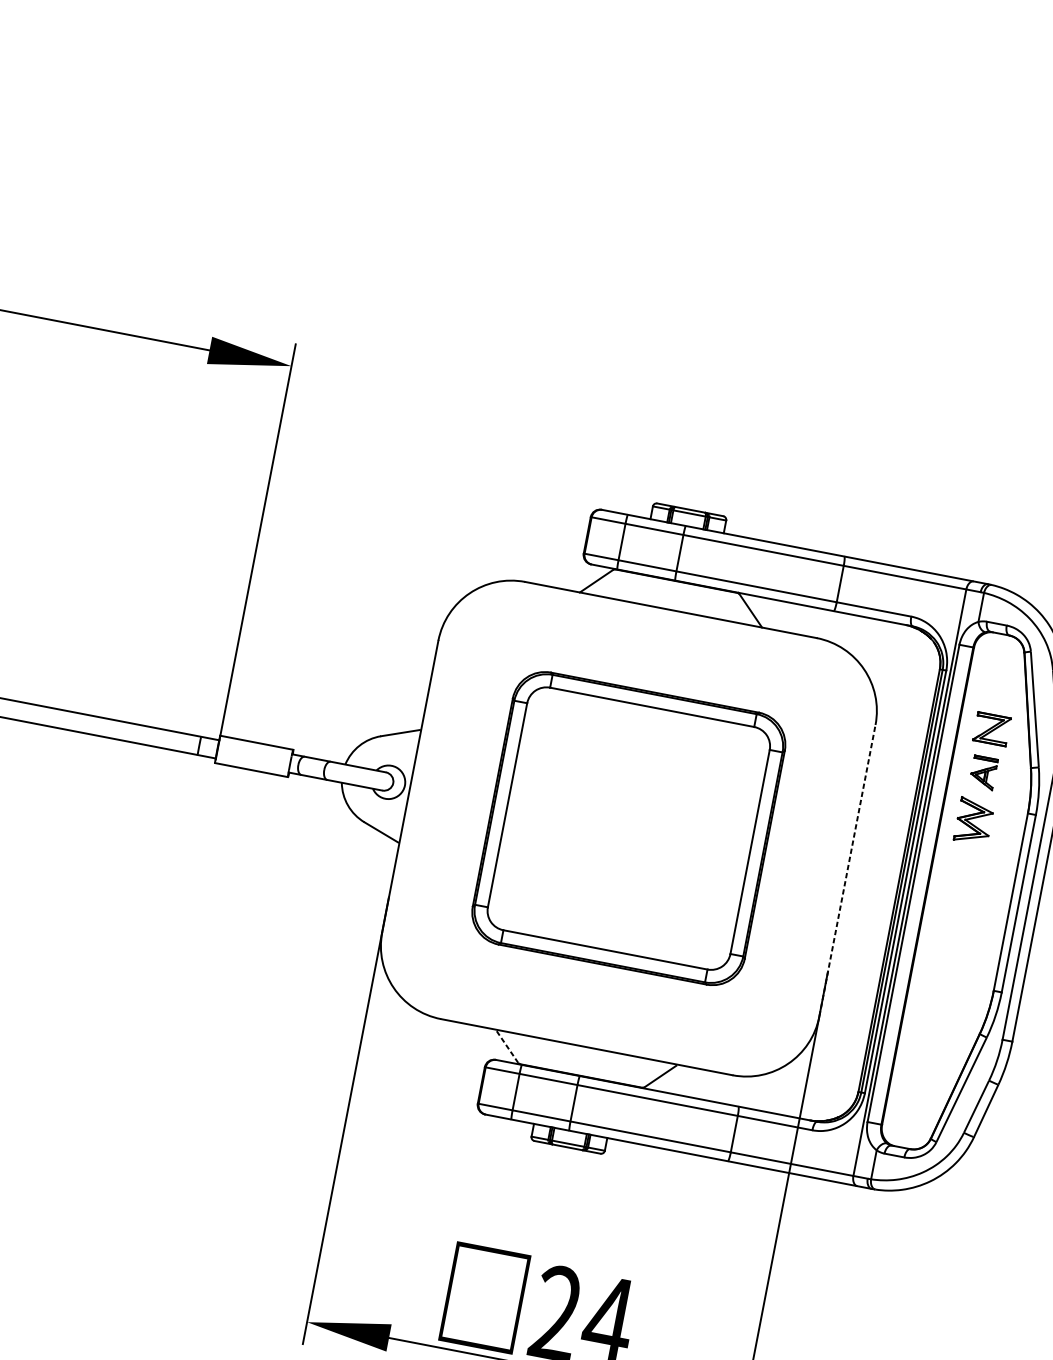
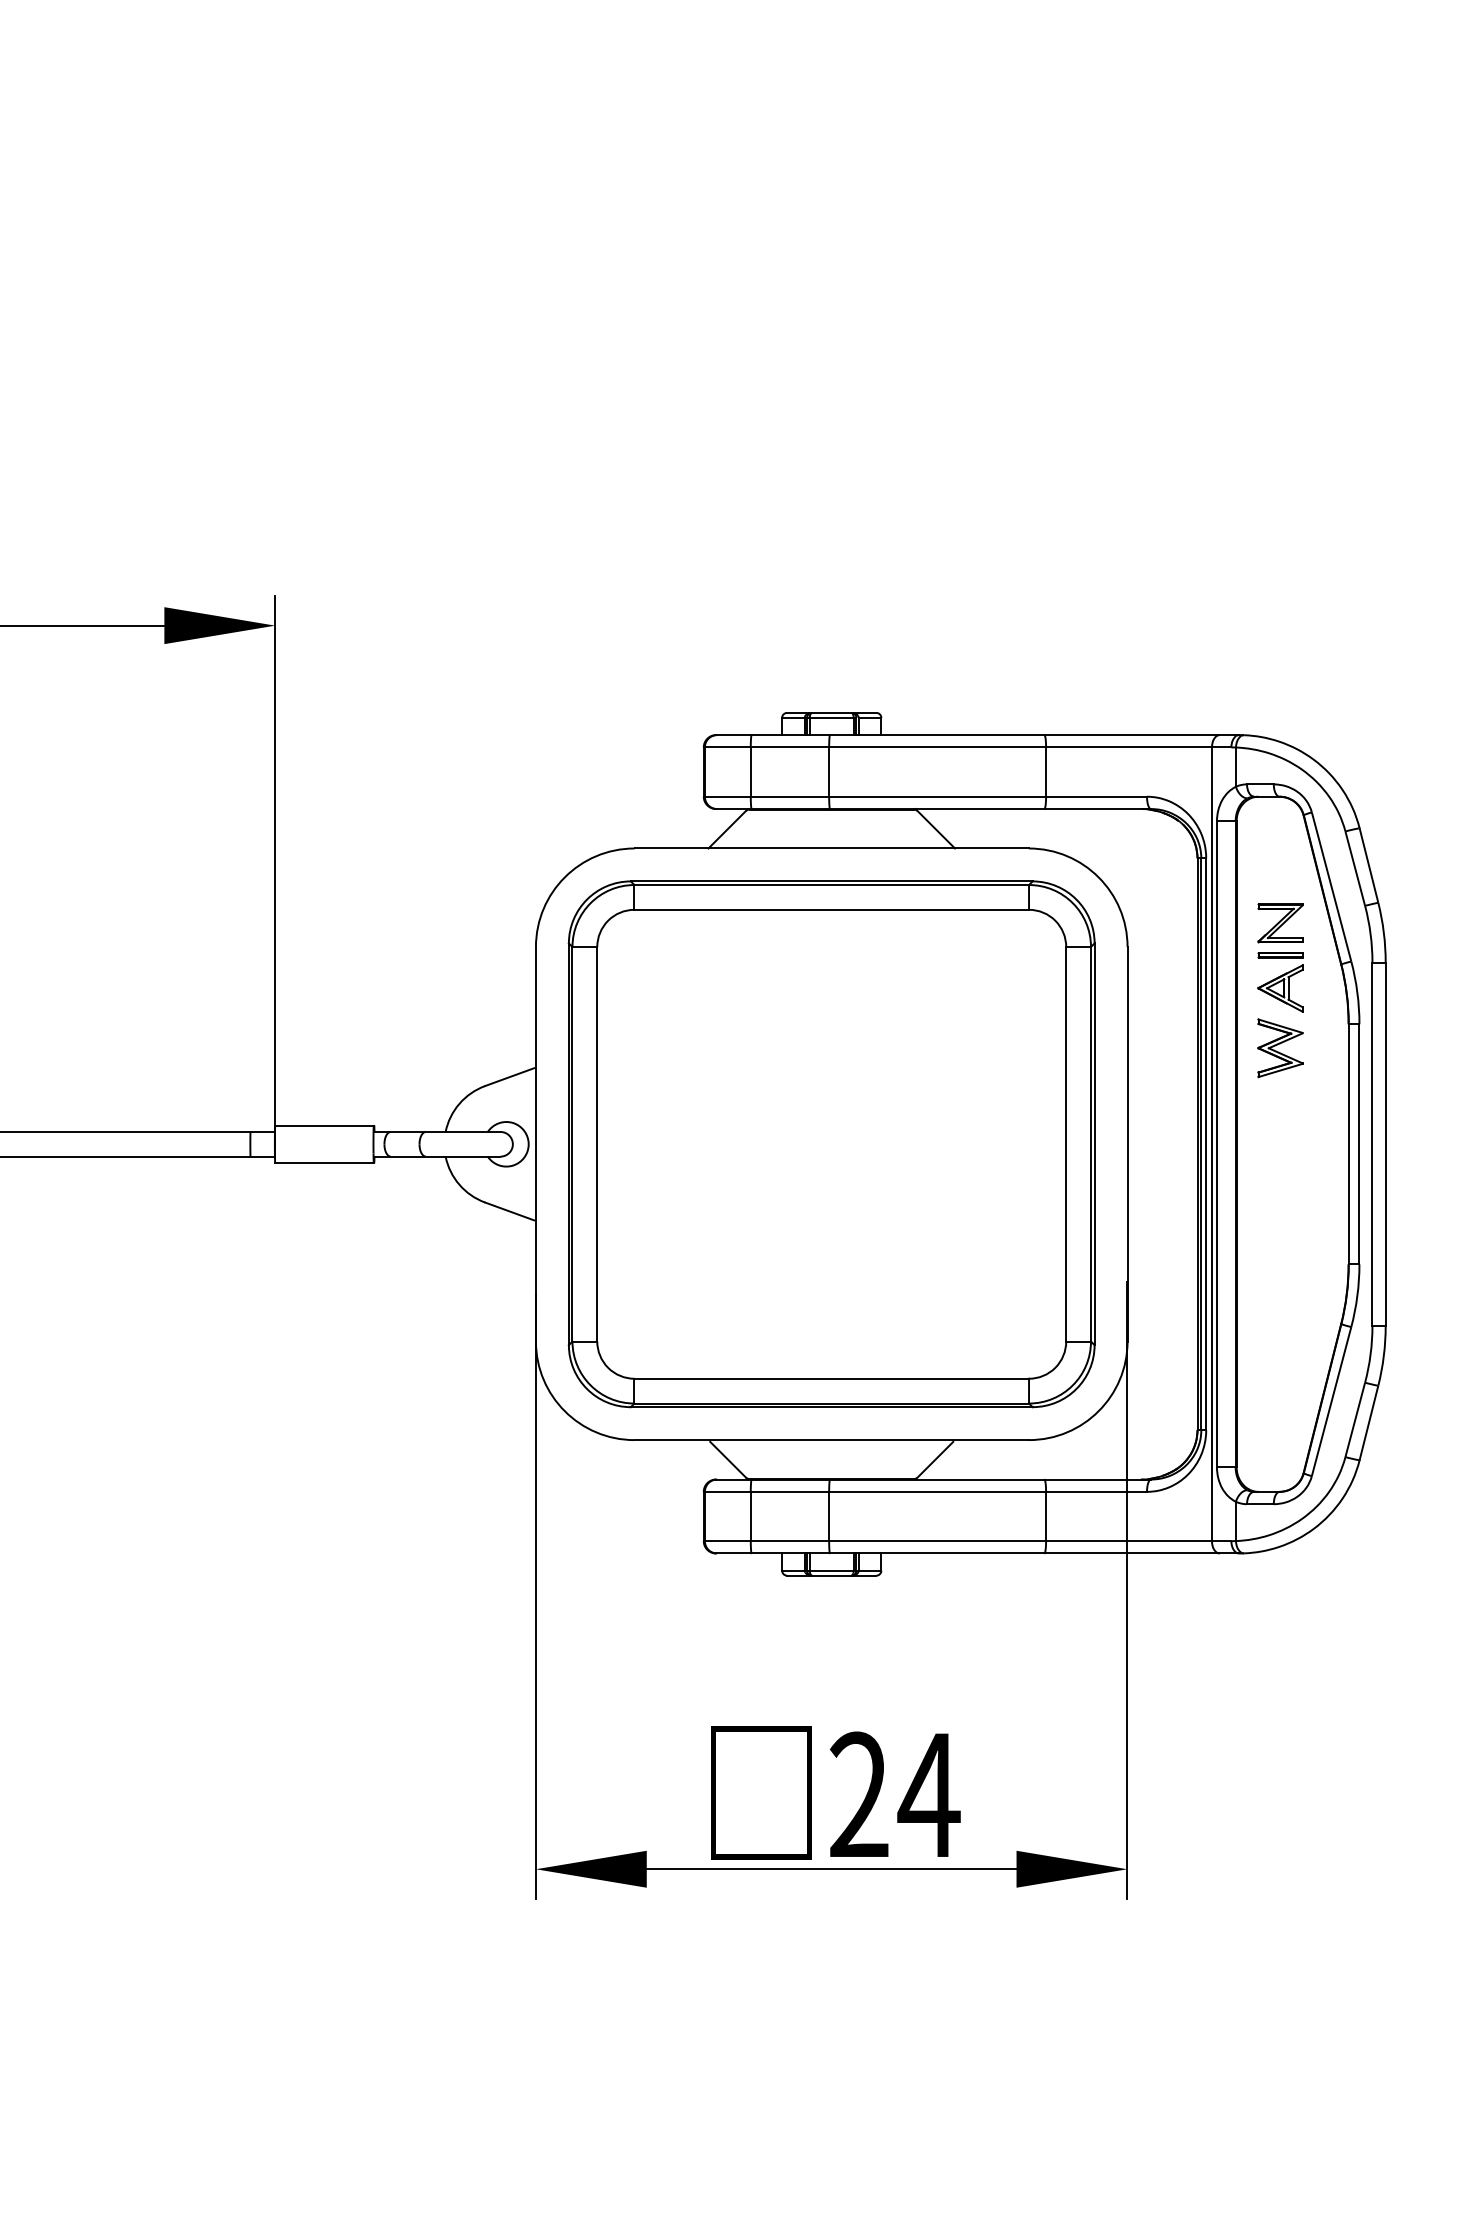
part: (983, 772) -> (1280, 982), size x1.43
part: (628, 828) -> (831, 1144), size x1.43
line: (847, 870) -> (1127, 1143), dashed -> solid
line: (507, 1047) -> (728, 1460), dashed -> solid

